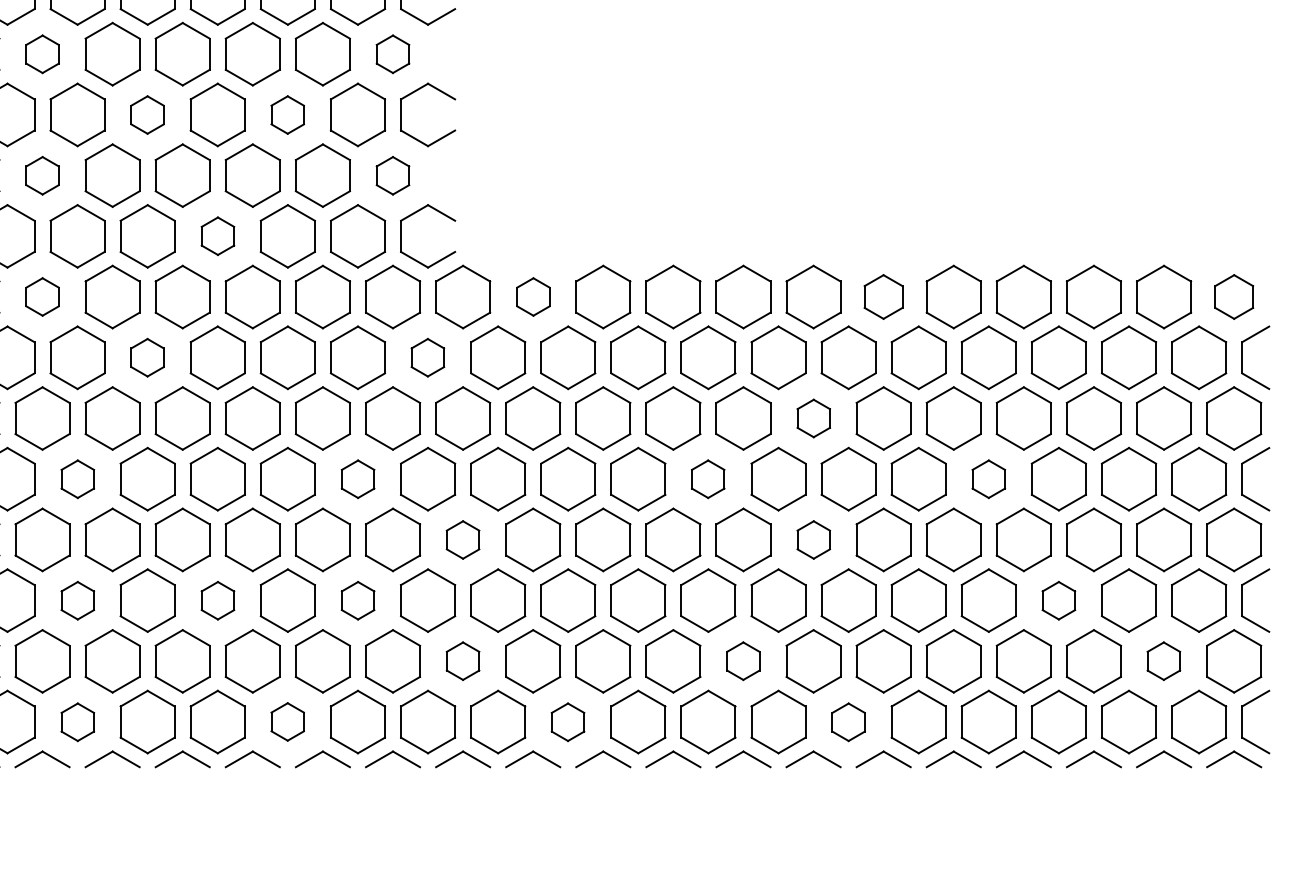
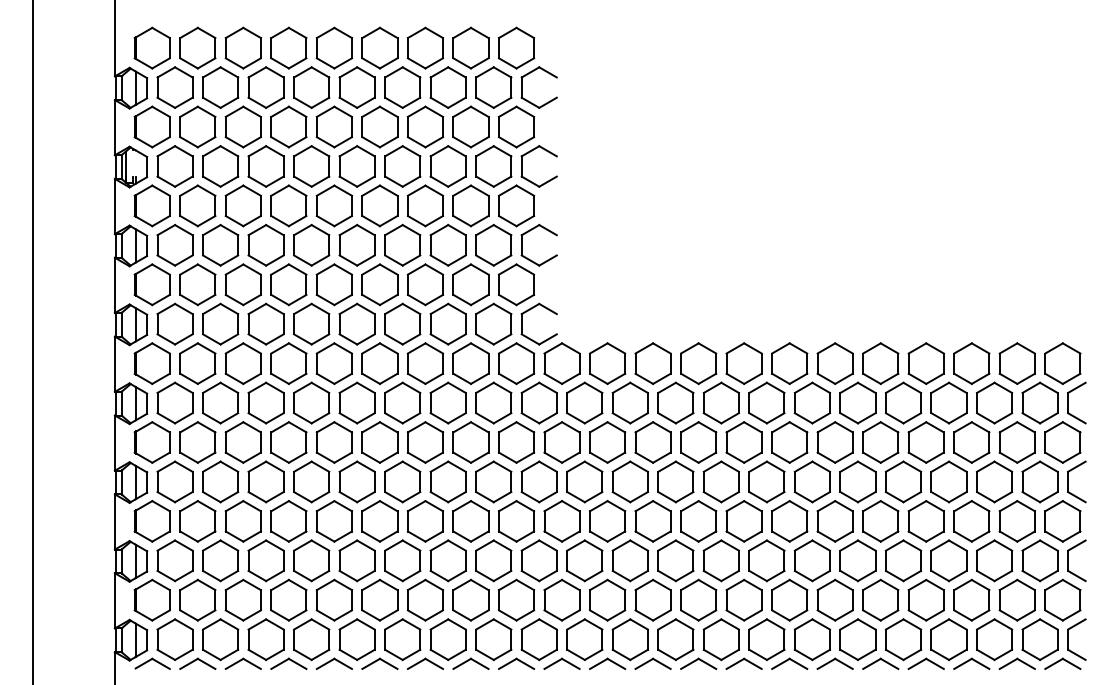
part: (41, 53) -> (288, 205), size x1.67
part: (392, 53) -> (516, 205), size x1.67
part: (146, 115) -> (356, 245), size x1.67
part: (286, 115) -> (447, 245), size x1.67
part: (41, 175) -> (288, 284), size x1.67
part: (392, 175) -> (516, 284), size x1.67
part: (217, 235) -> (402, 323), size x1.67
part: (41, 296) -> (288, 363), size x1.67
part: (533, 296) -> (607, 363), size x1.67
part: (882, 296) -> (834, 363), size x1.43
part: (1233, 296) -> (1062, 363), size x1.43
part: (146, 356) -> (356, 402), size x1.67
part: (426, 356) -> (538, 402), size x1.67
part: (813, 418) -> (789, 442), size x1.67
part: (77, 478) -> (311, 481), size x1.67
part: (357, 478) -> (493, 481), size x1.67
part: (707, 478) -> (720, 481), size x1.67
part: (988, 478) -> (903, 481), size x1.67
part: (462, 540) -> (561, 521), size x1.67
part: (813, 540) -> (789, 521), size x1.67
part: (77, 600) -> (311, 560), size x1.67
part: (217, 600) -> (402, 560), size x1.67
part: (357, 600) -> (493, 560), size x1.67
part: (1058, 600) -> (948, 560), size x1.67
part: (462, 660) -> (561, 599), size x1.67
part: (742, 660) -> (743, 599), size x1.67
part: (1162, 660) -> (1016, 599), size x1.67
part: (77, 721) -> (311, 639), size x1.67
part: (286, 721) -> (447, 639), size x1.67
part: (566, 721) -> (629, 639), size x1.67
part: (848, 721) -> (812, 639), size x1.67

